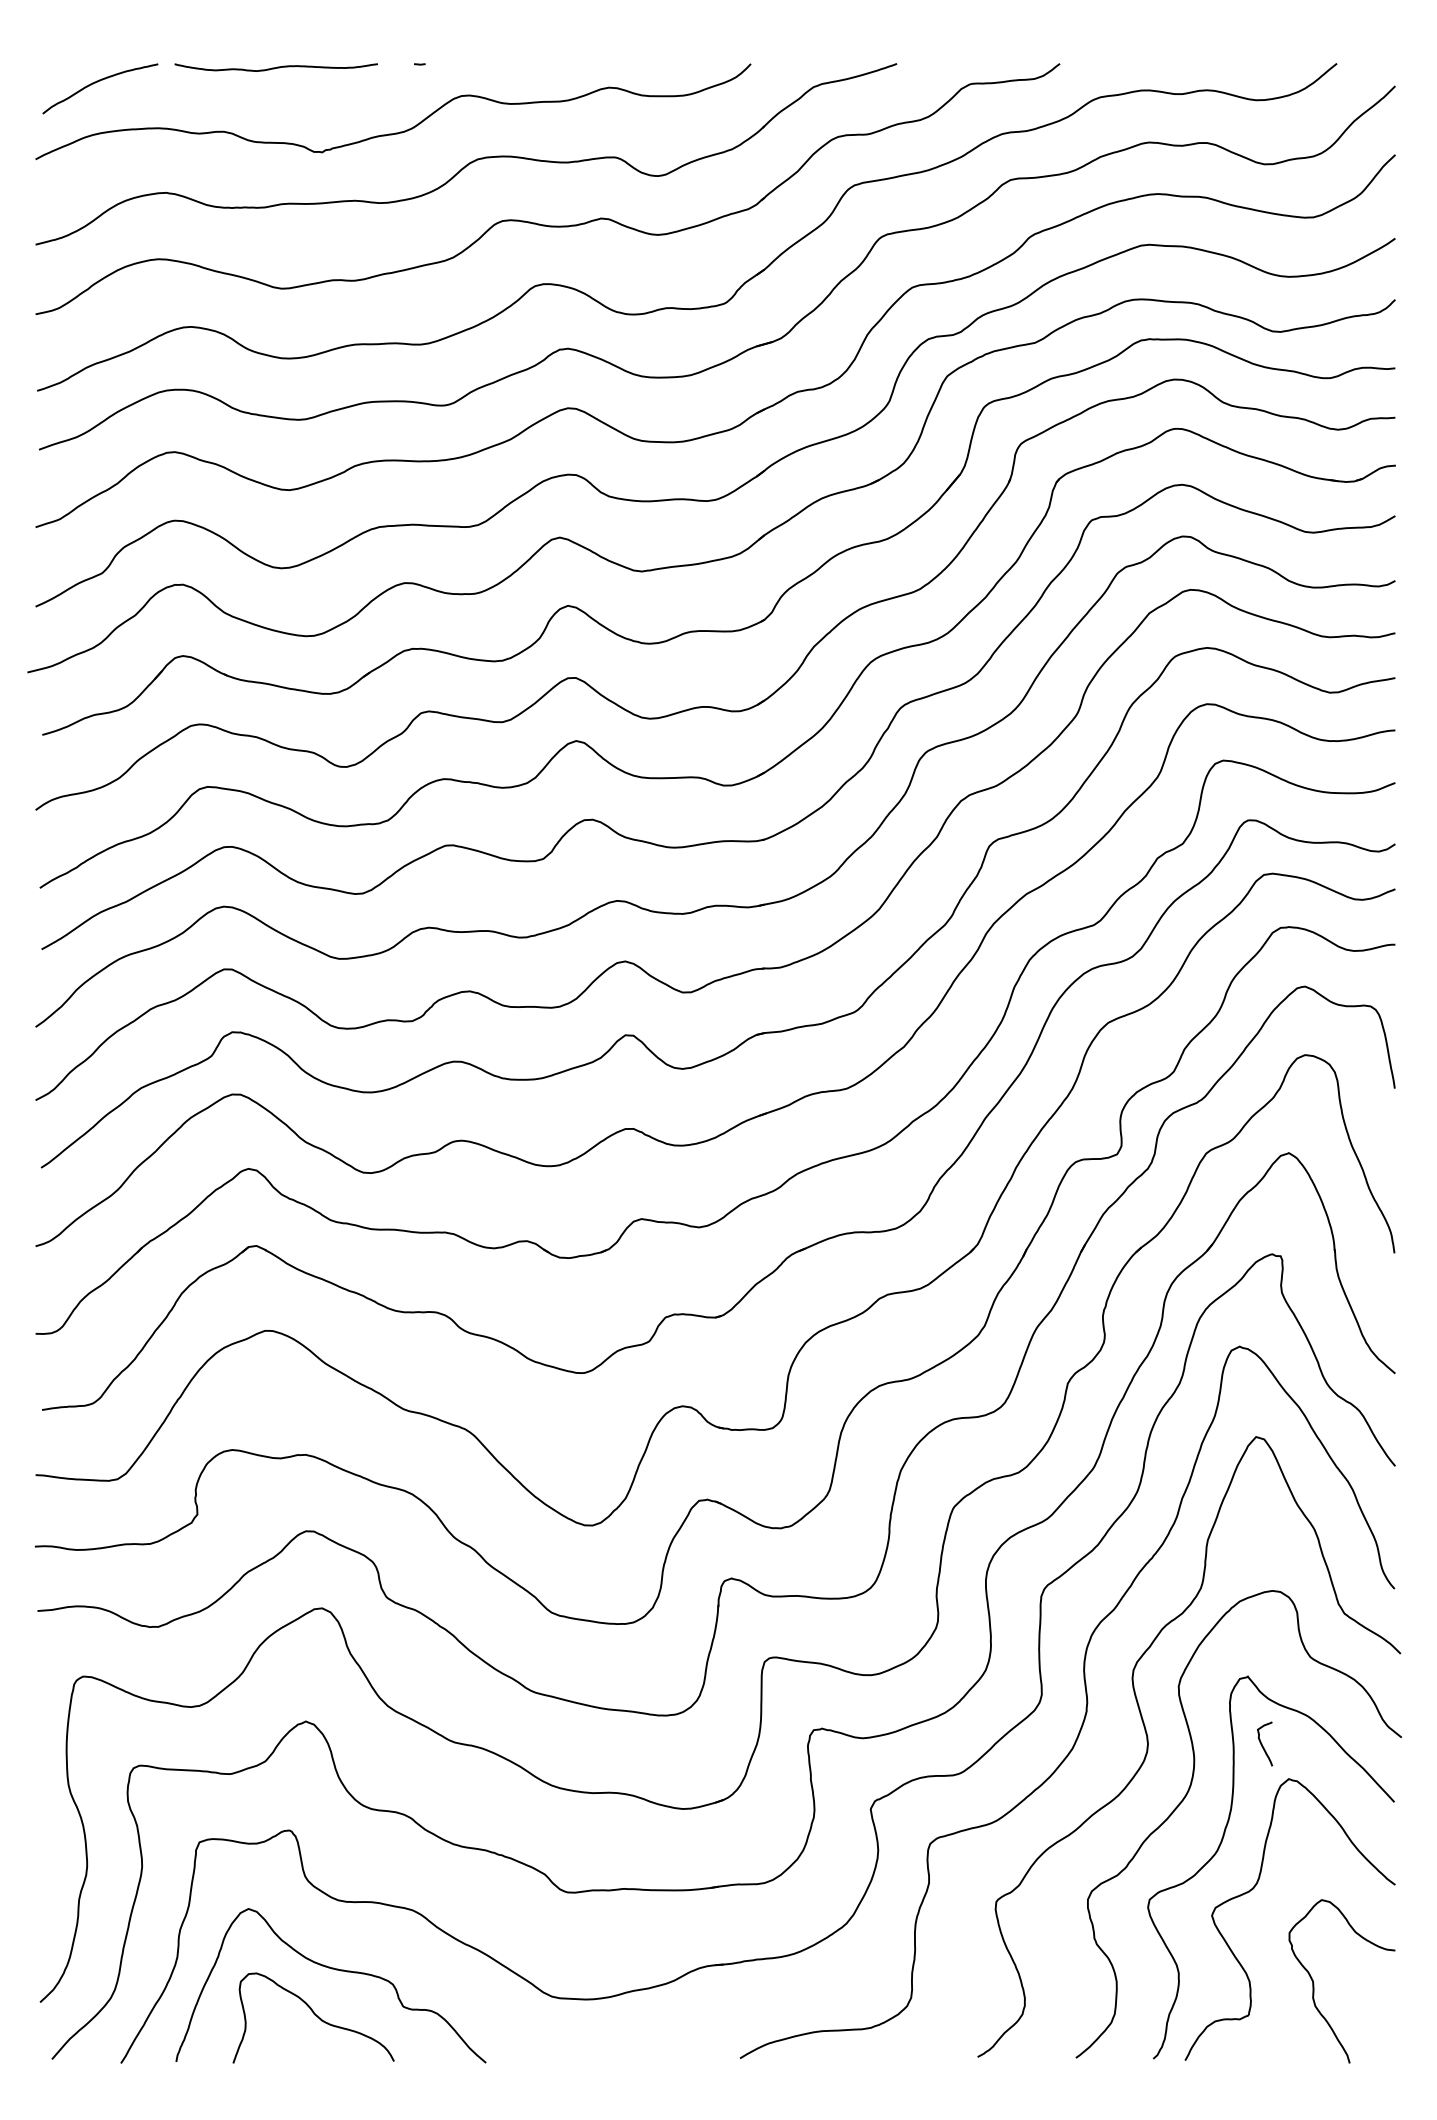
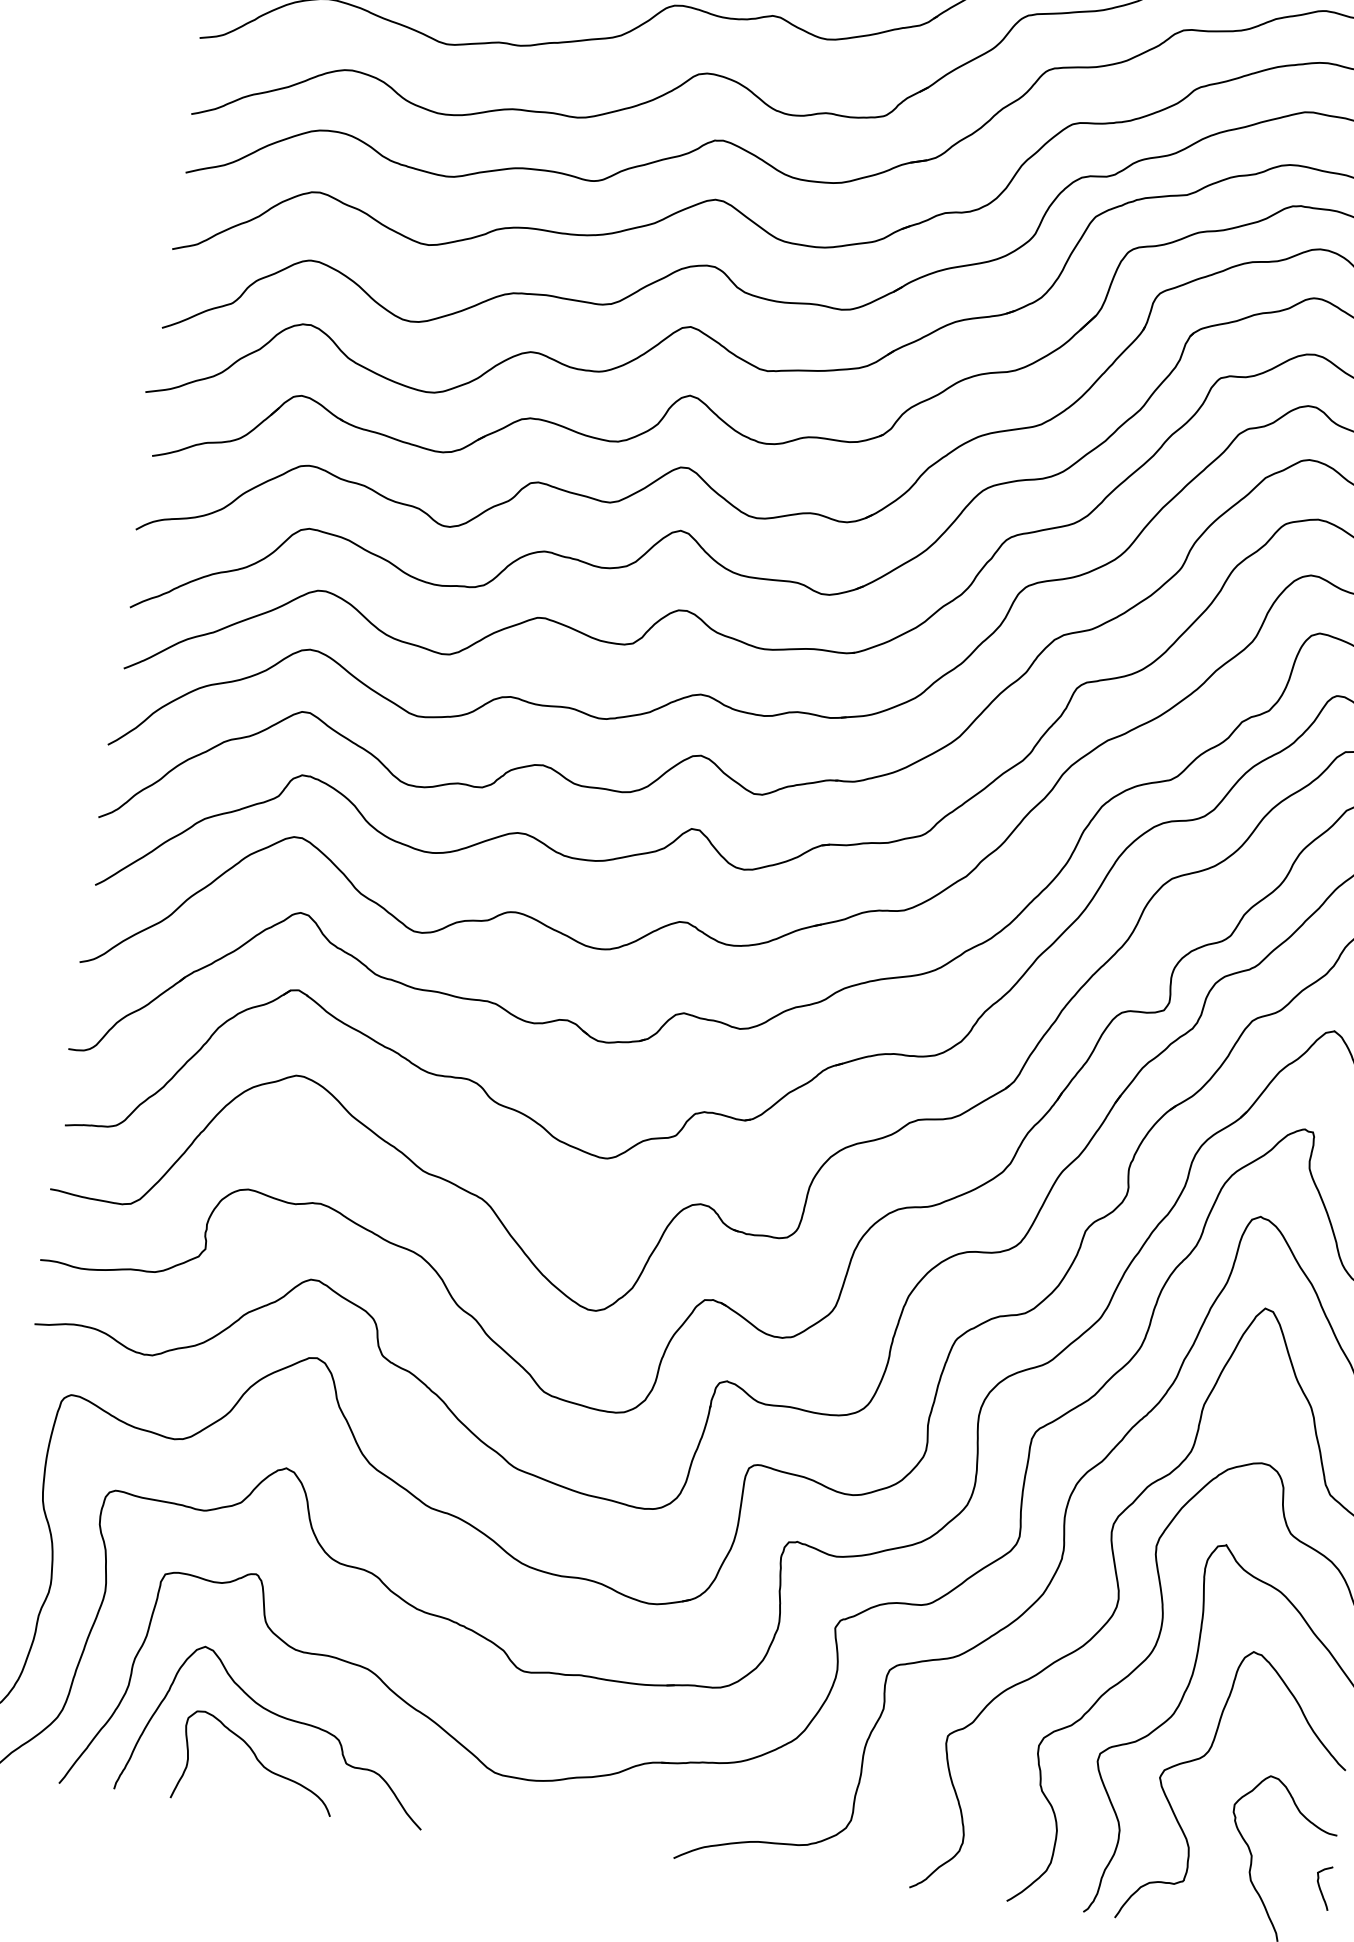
curve: (1262, 1743) -> (1320, 1886), moved

